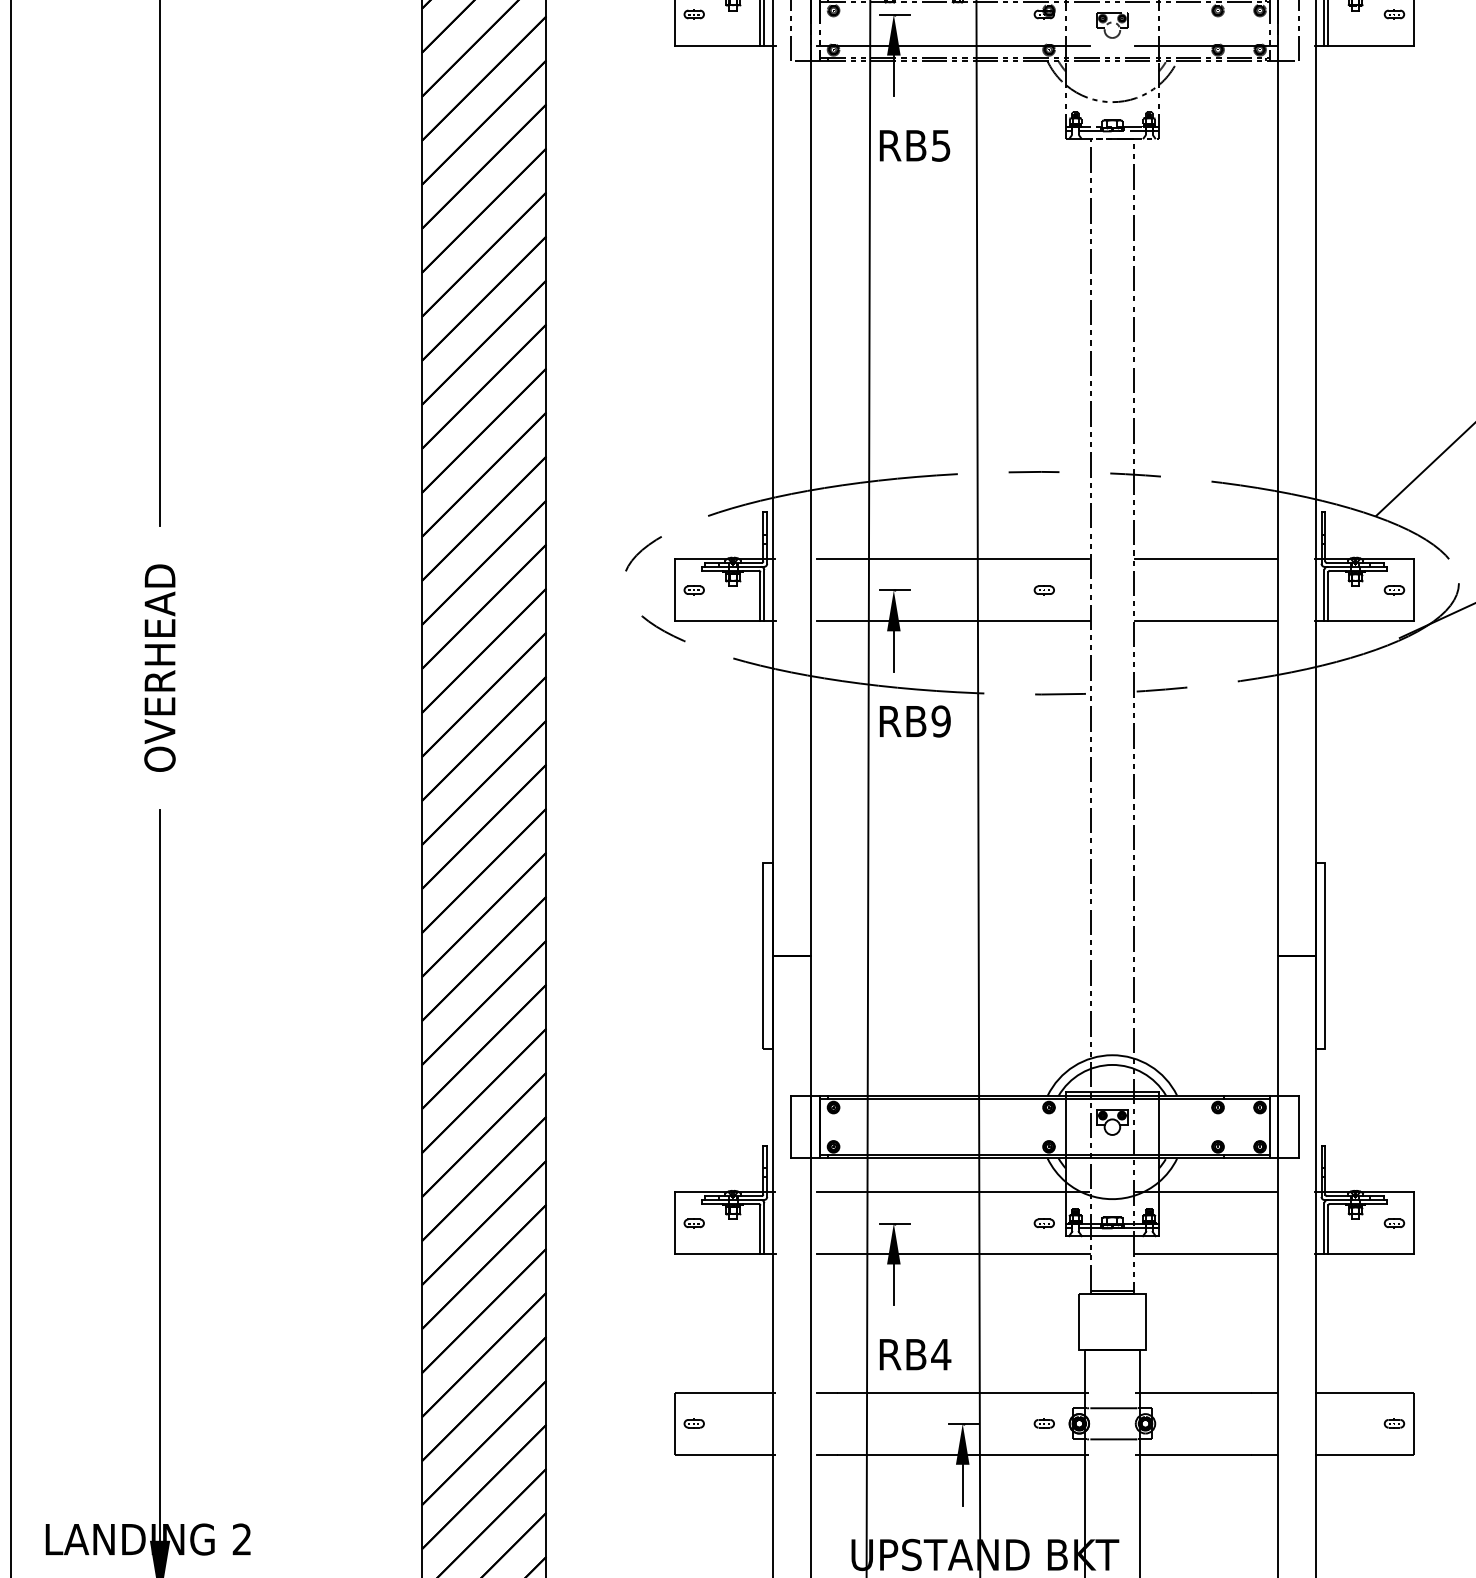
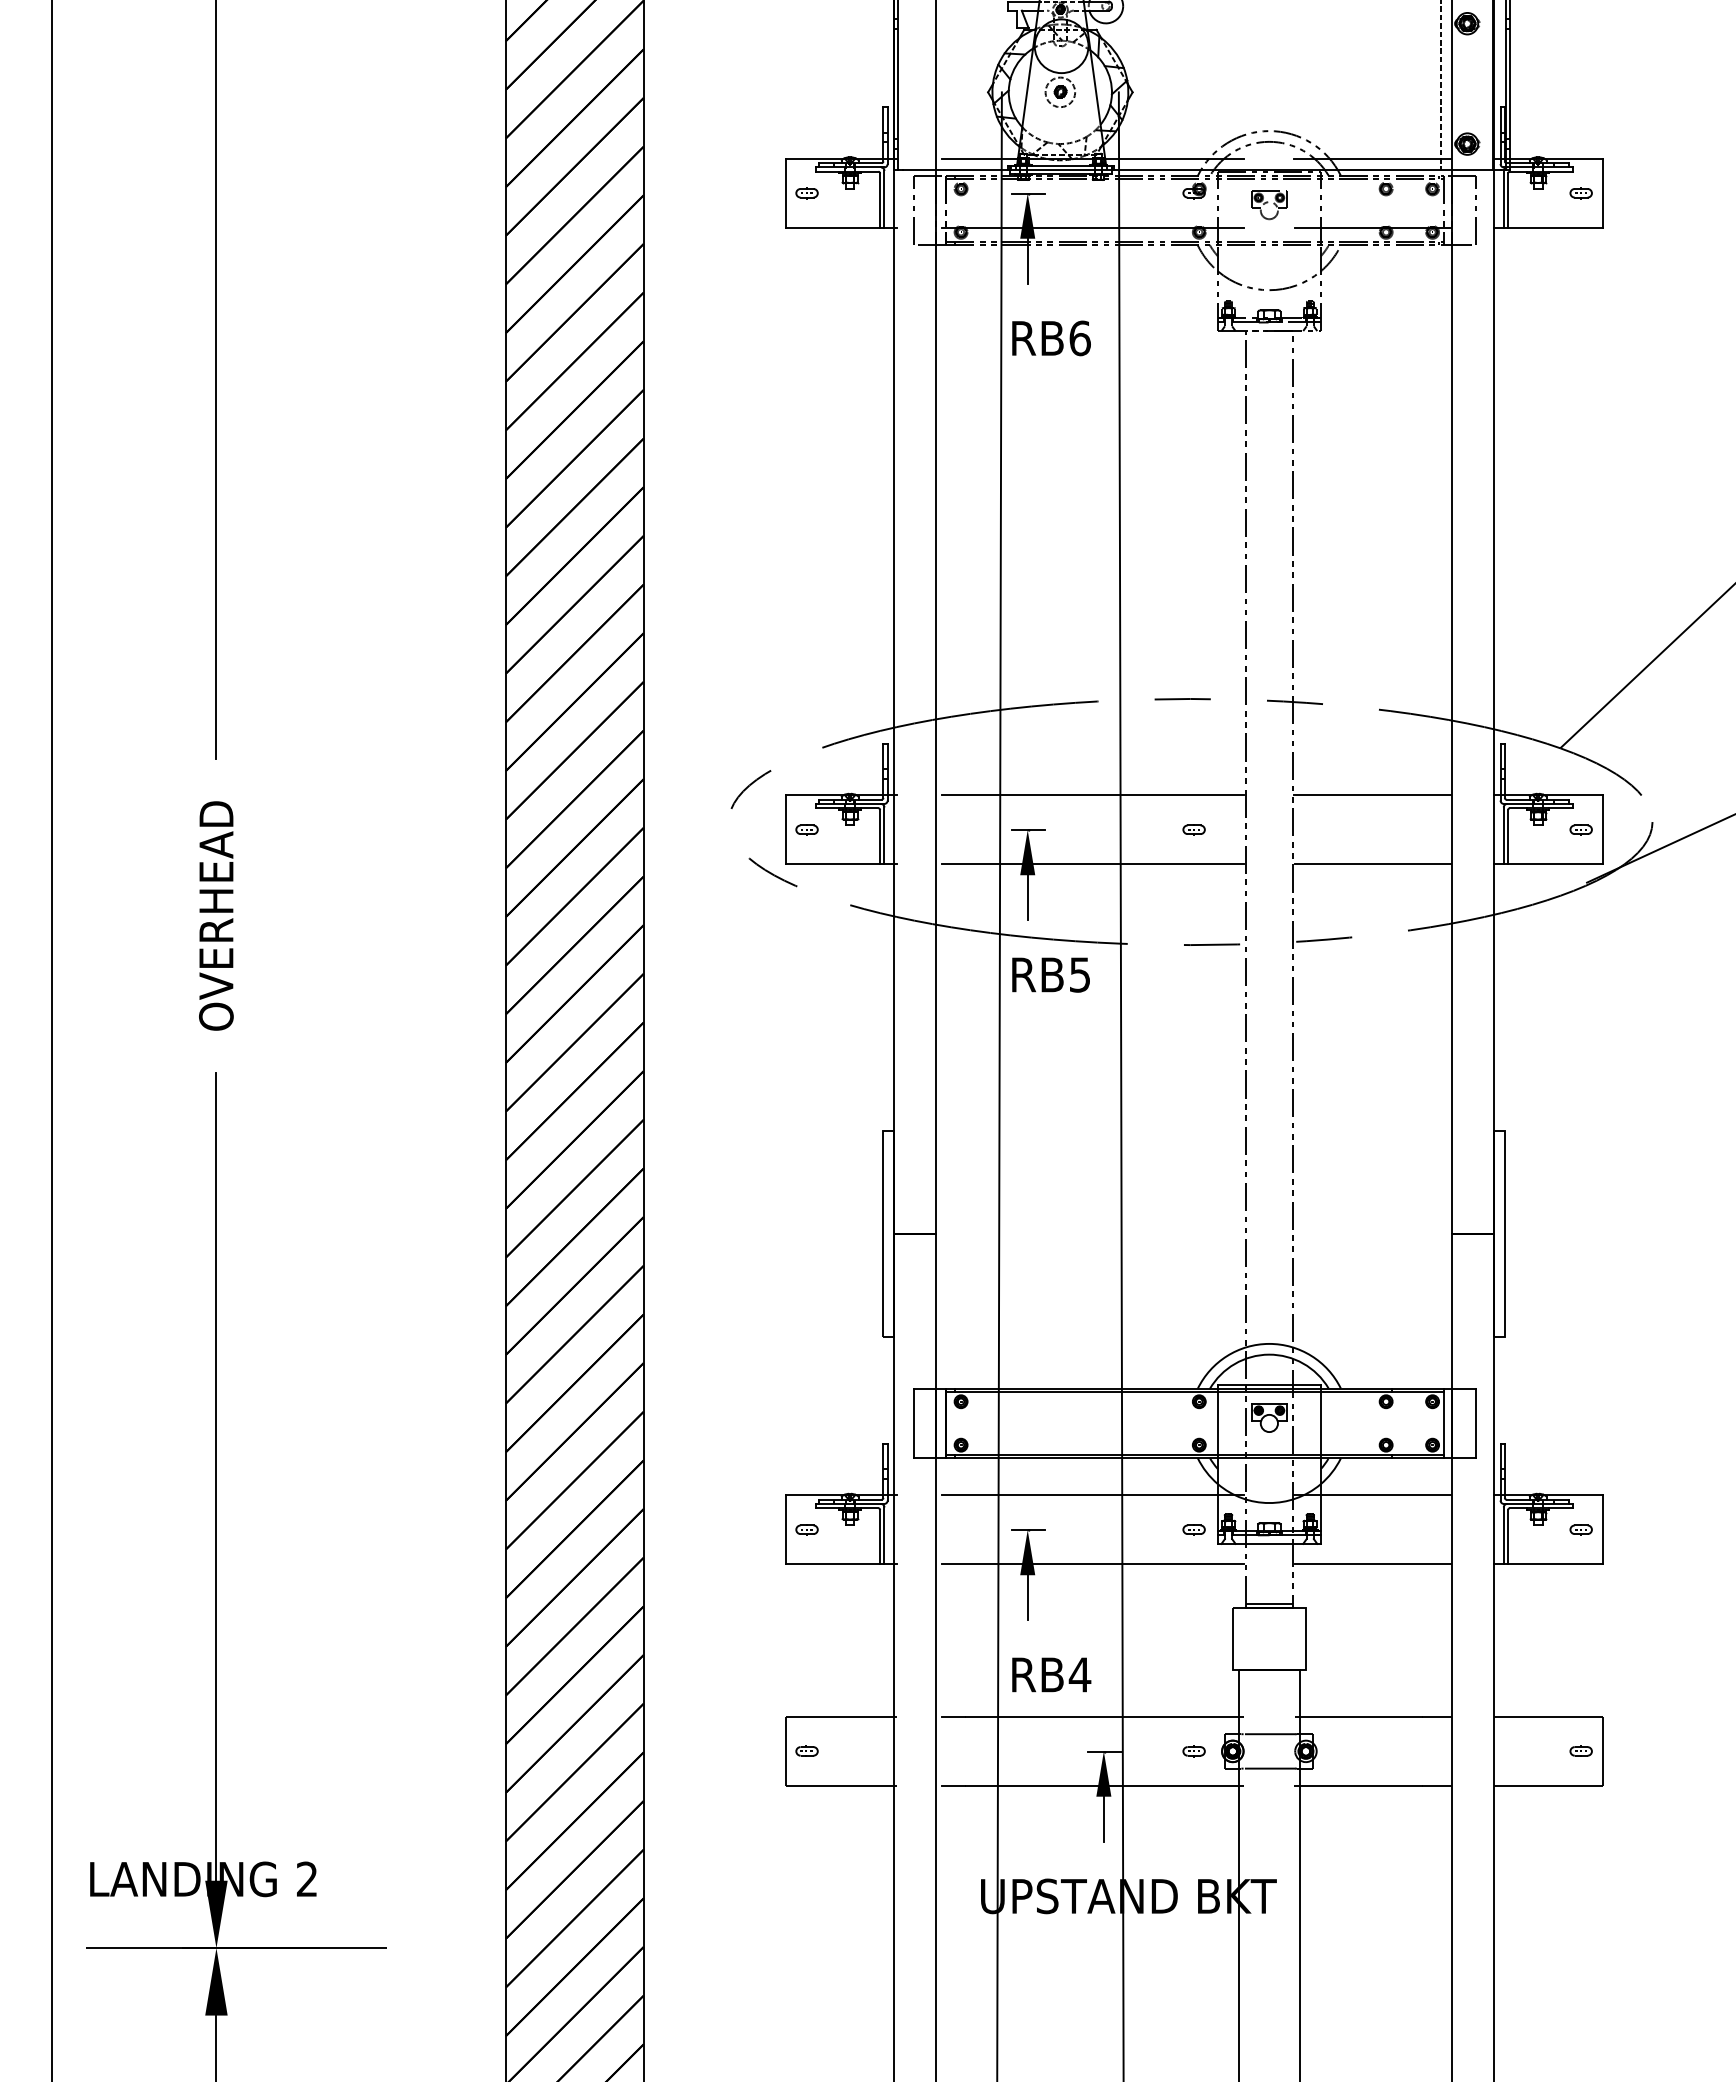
text: (940, 145) -> (1079, 338), RB5 -> RB6
text: (940, 721) -> (1079, 974), RB9 -> RB5

